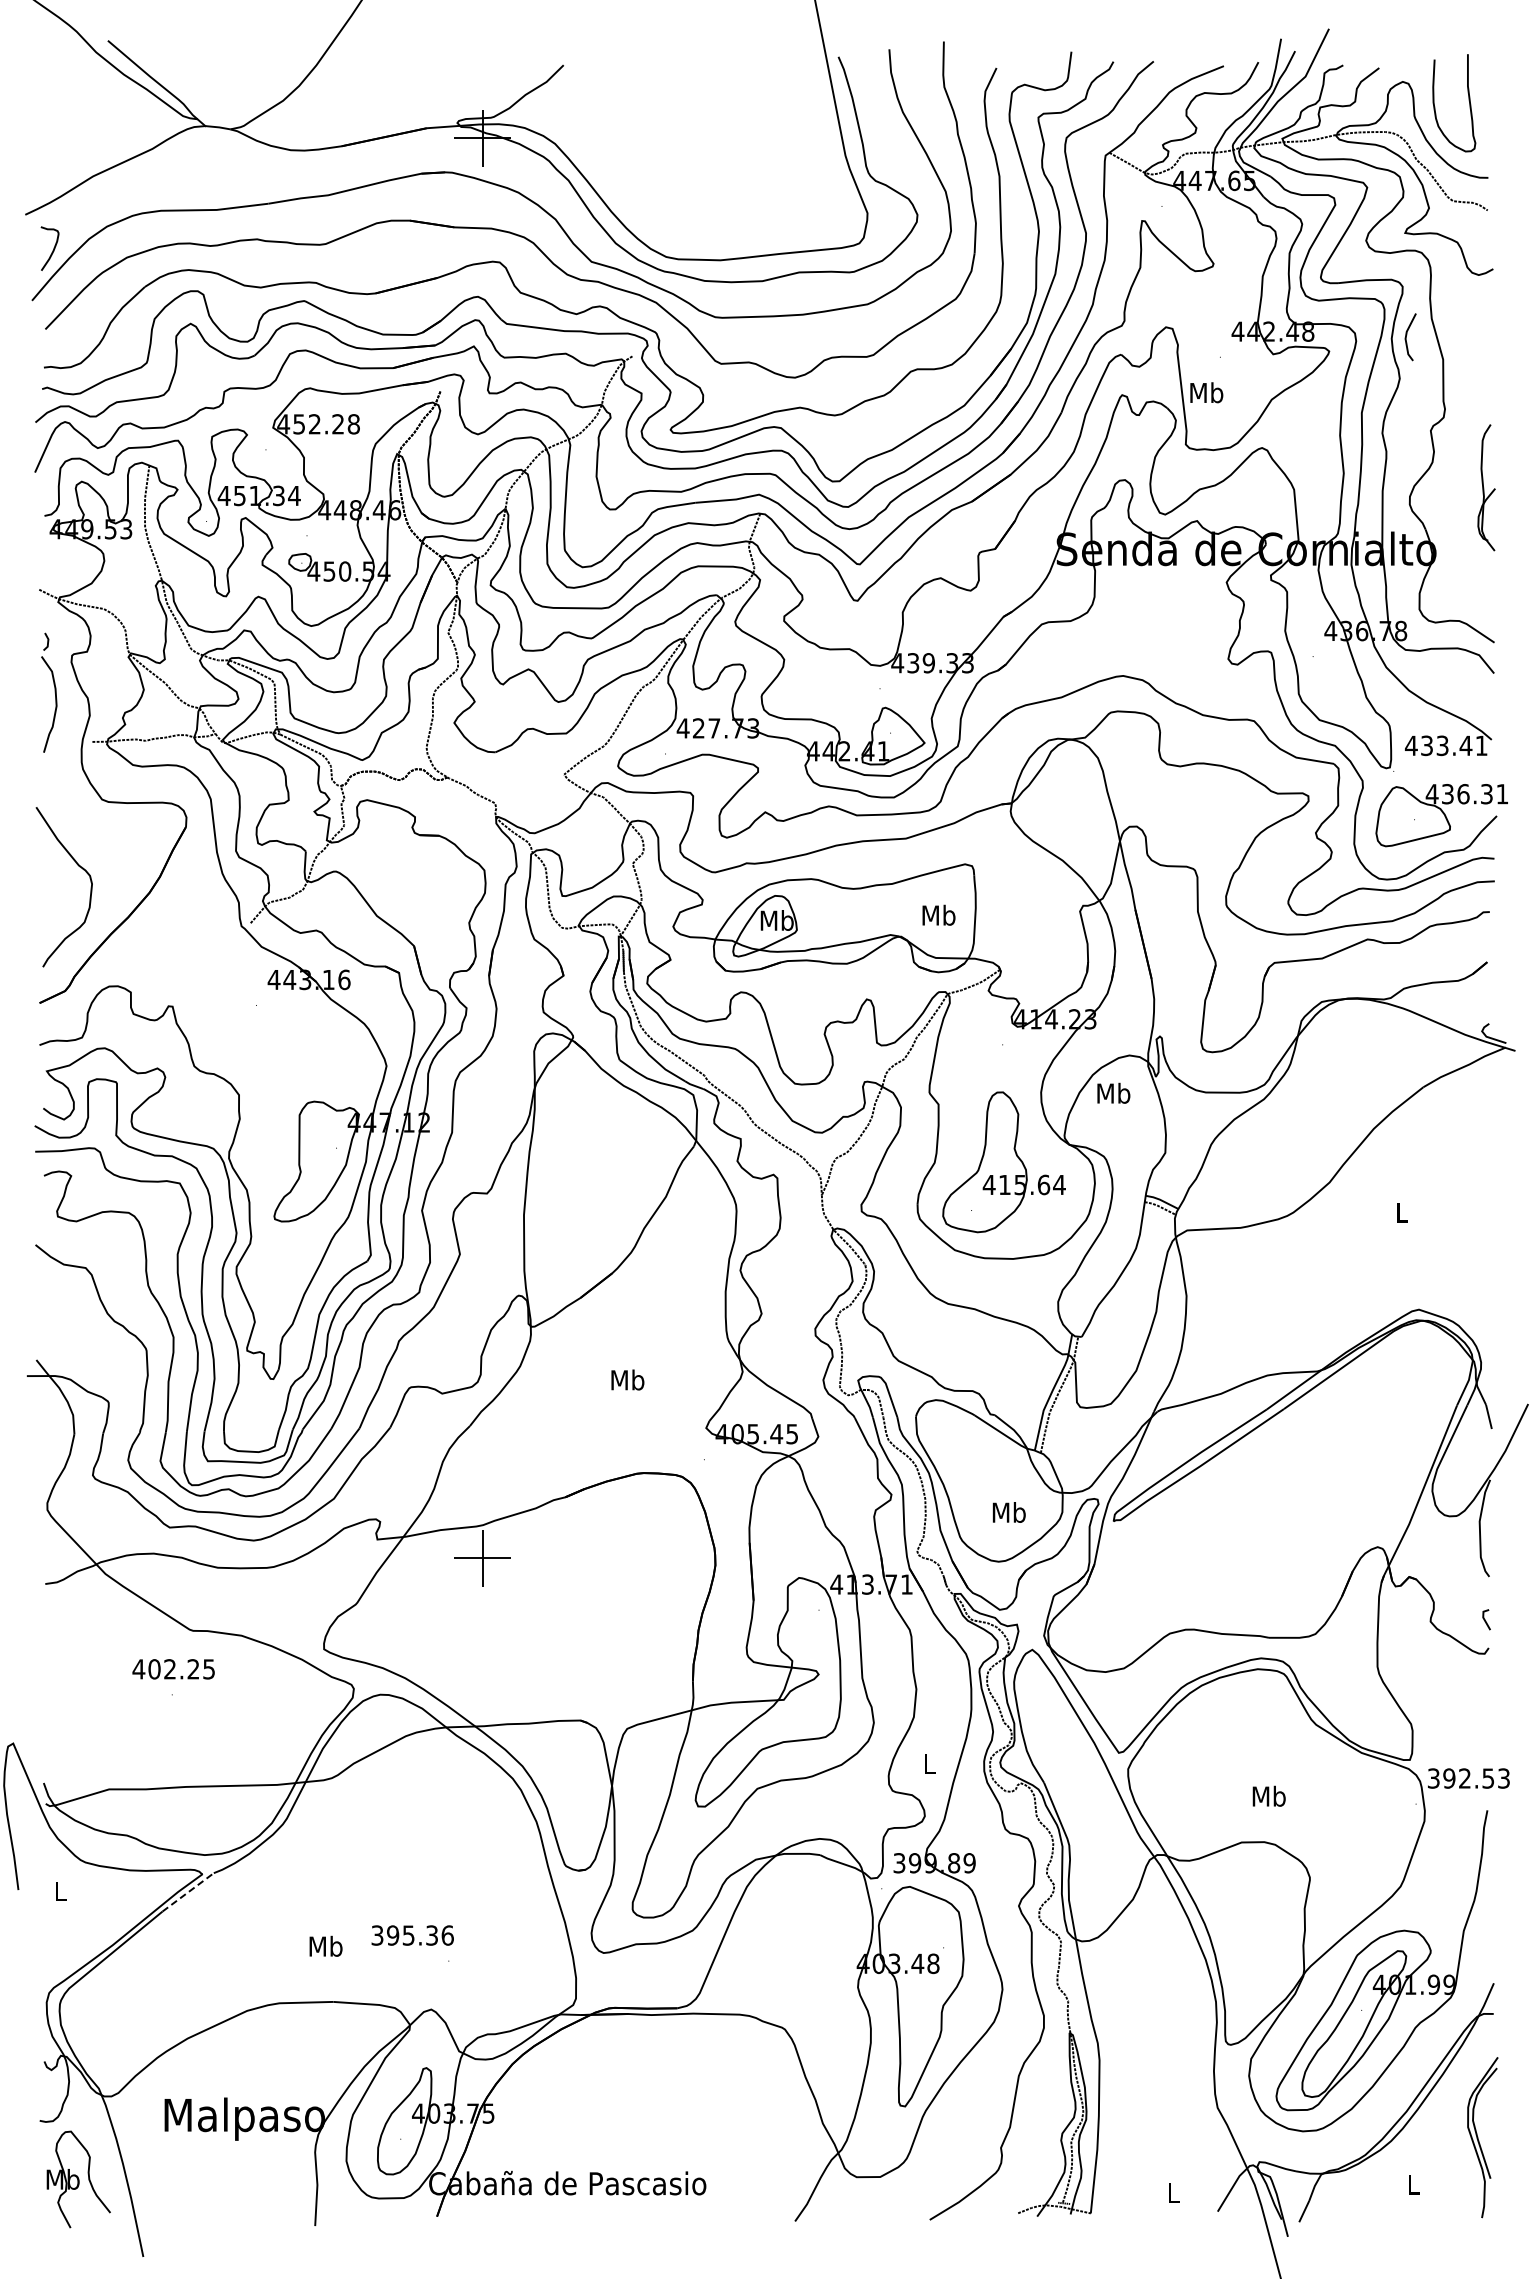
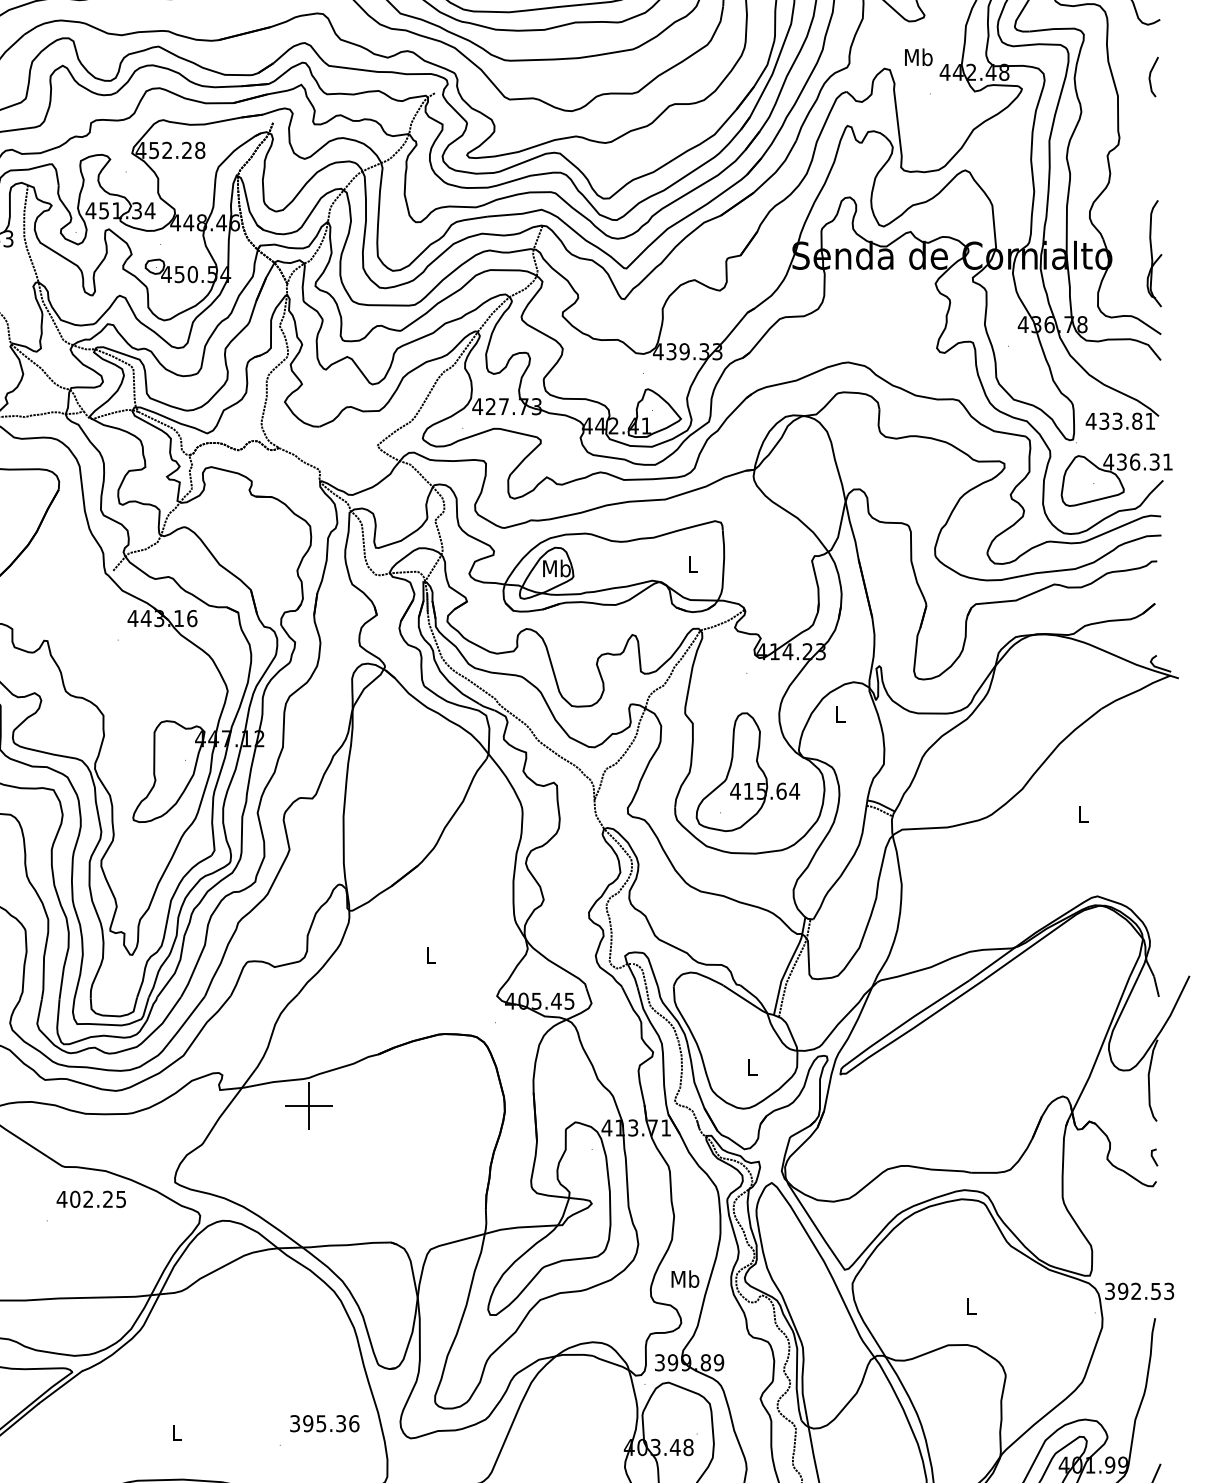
line: (1407, 335) -> (1151, 75), moved
text: (1206, 392) -> (918, 57), moved
part: (1486, 487) -> (1154, 253), moved
text: (1465, 745) -> (1136, 421), 433.41 -> 433.81
text: (938, 914) -> (692, 563), Mb -> L
text: (1113, 1092) -> (840, 713), Mb -> L
text: (627, 1379) -> (430, 955), Mb -> L
text: (1008, 1512) -> (751, 1067), Mb -> L
text: (173, 1669) -> (91, 1199), moved
text: (929, 1763) -> (685, 1278), L -> Mb
text: (1268, 1795) -> (970, 1305), Mb -> L
line: (188, 1892) -> (60, 1387), dashed -> solid
text: (412, 1935) -> (324, 1423), moved
text: (325, 1945) -> (176, 1432), Mb -> L

